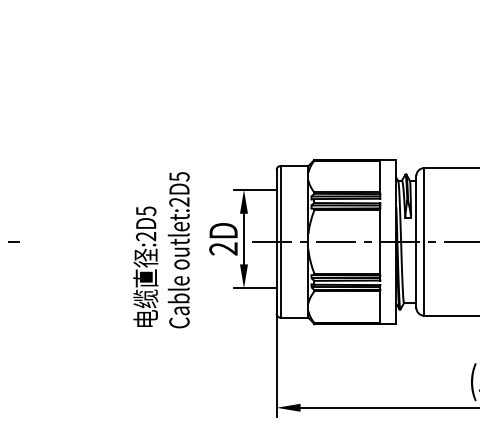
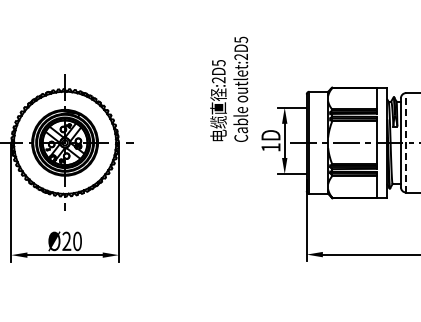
line: (424, 241) -> (406, 142), solid -> dashed
text: (162, 248) -> (229, 88), moved
text: (222, 248) -> (270, 147), 2D -> 1D

